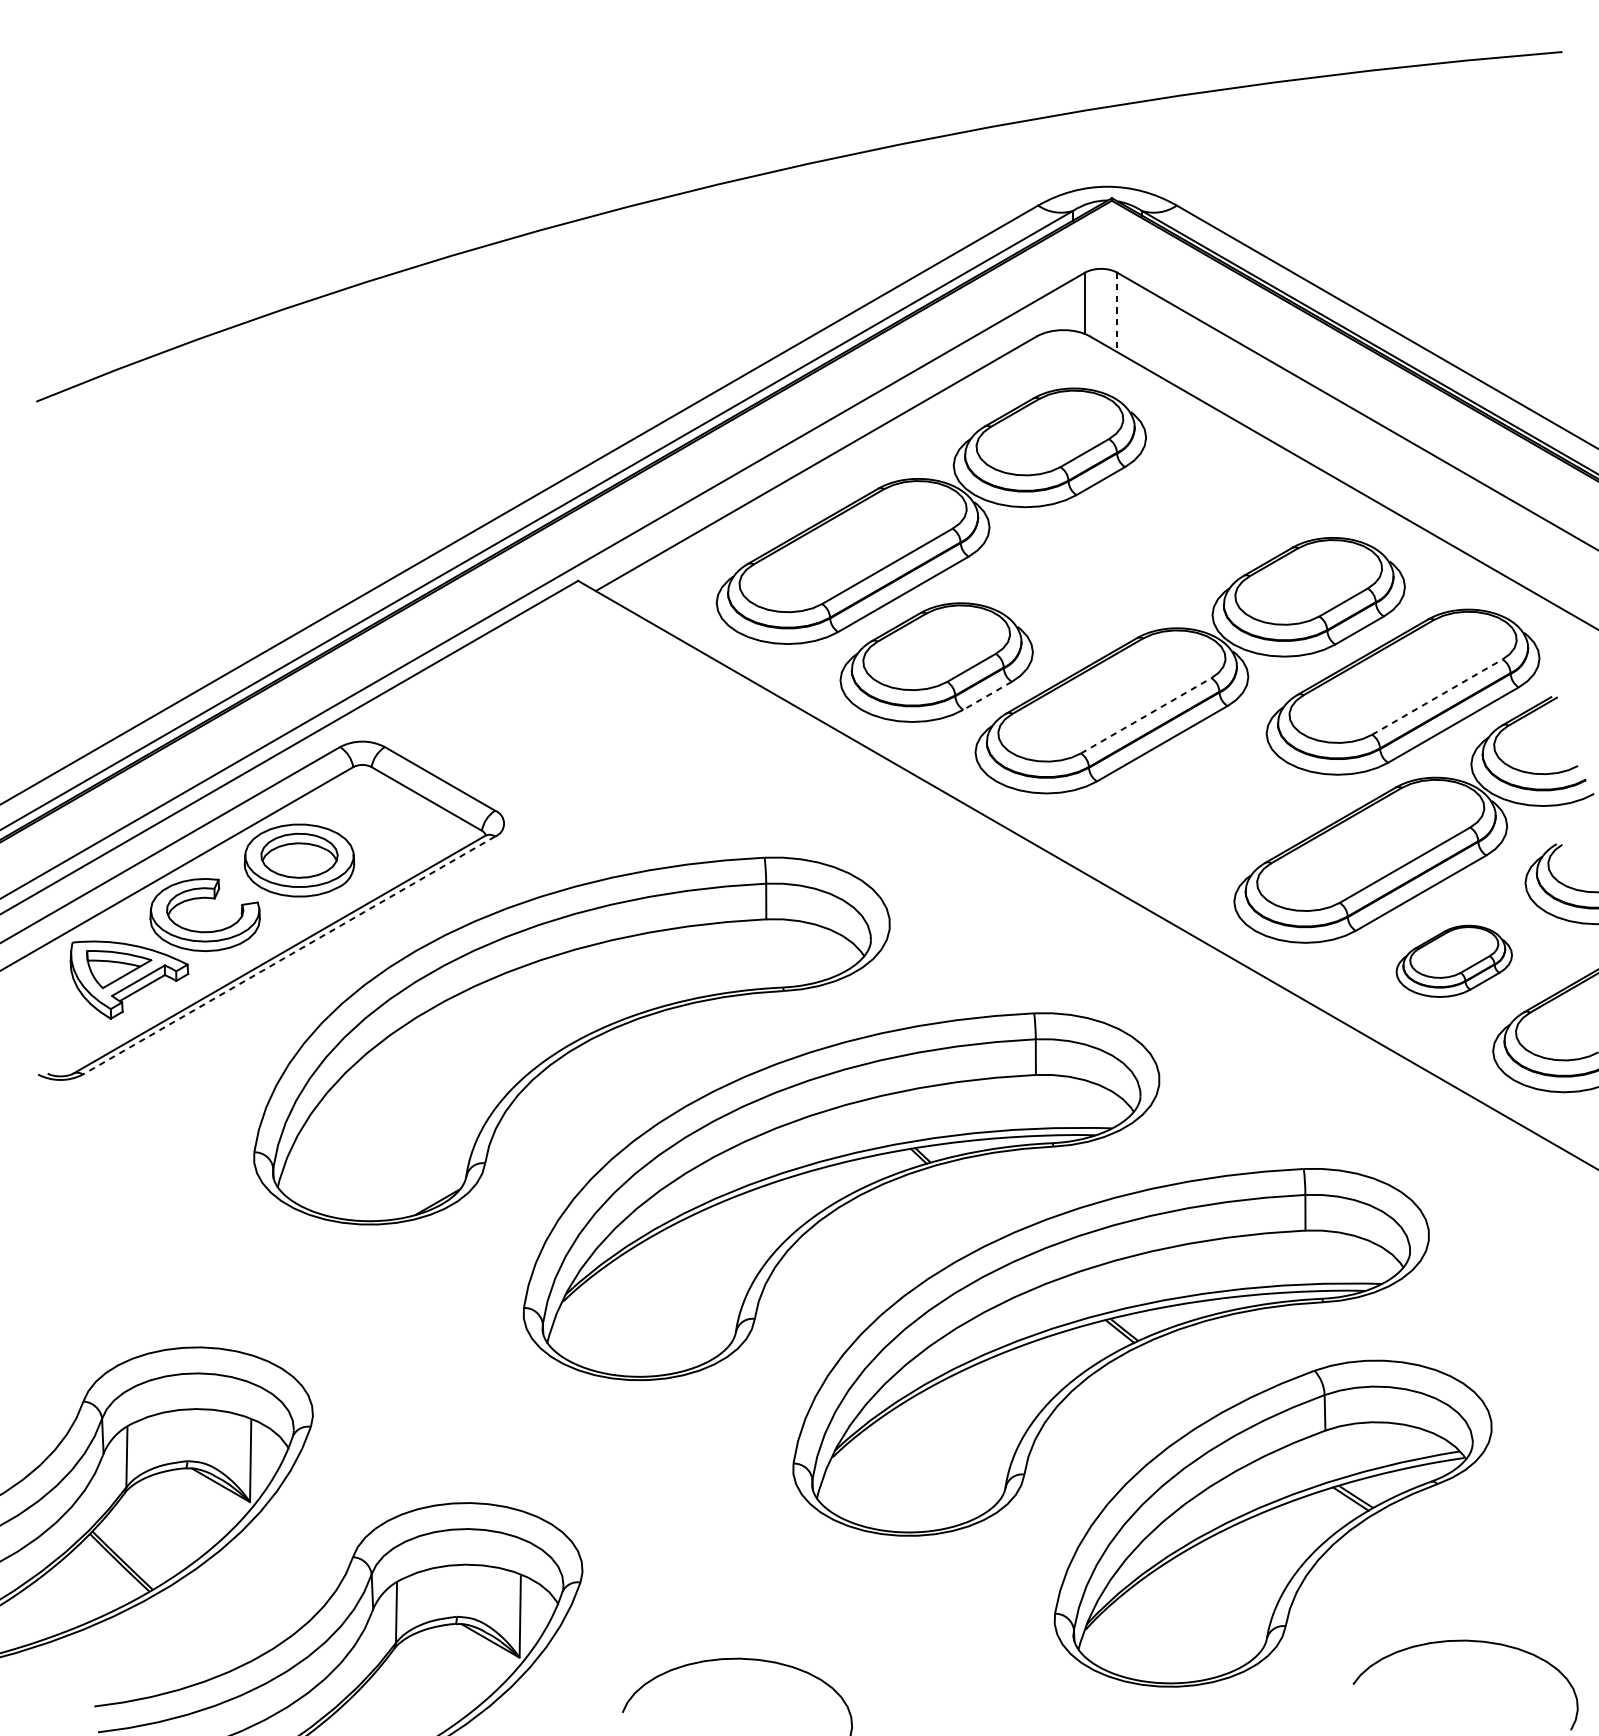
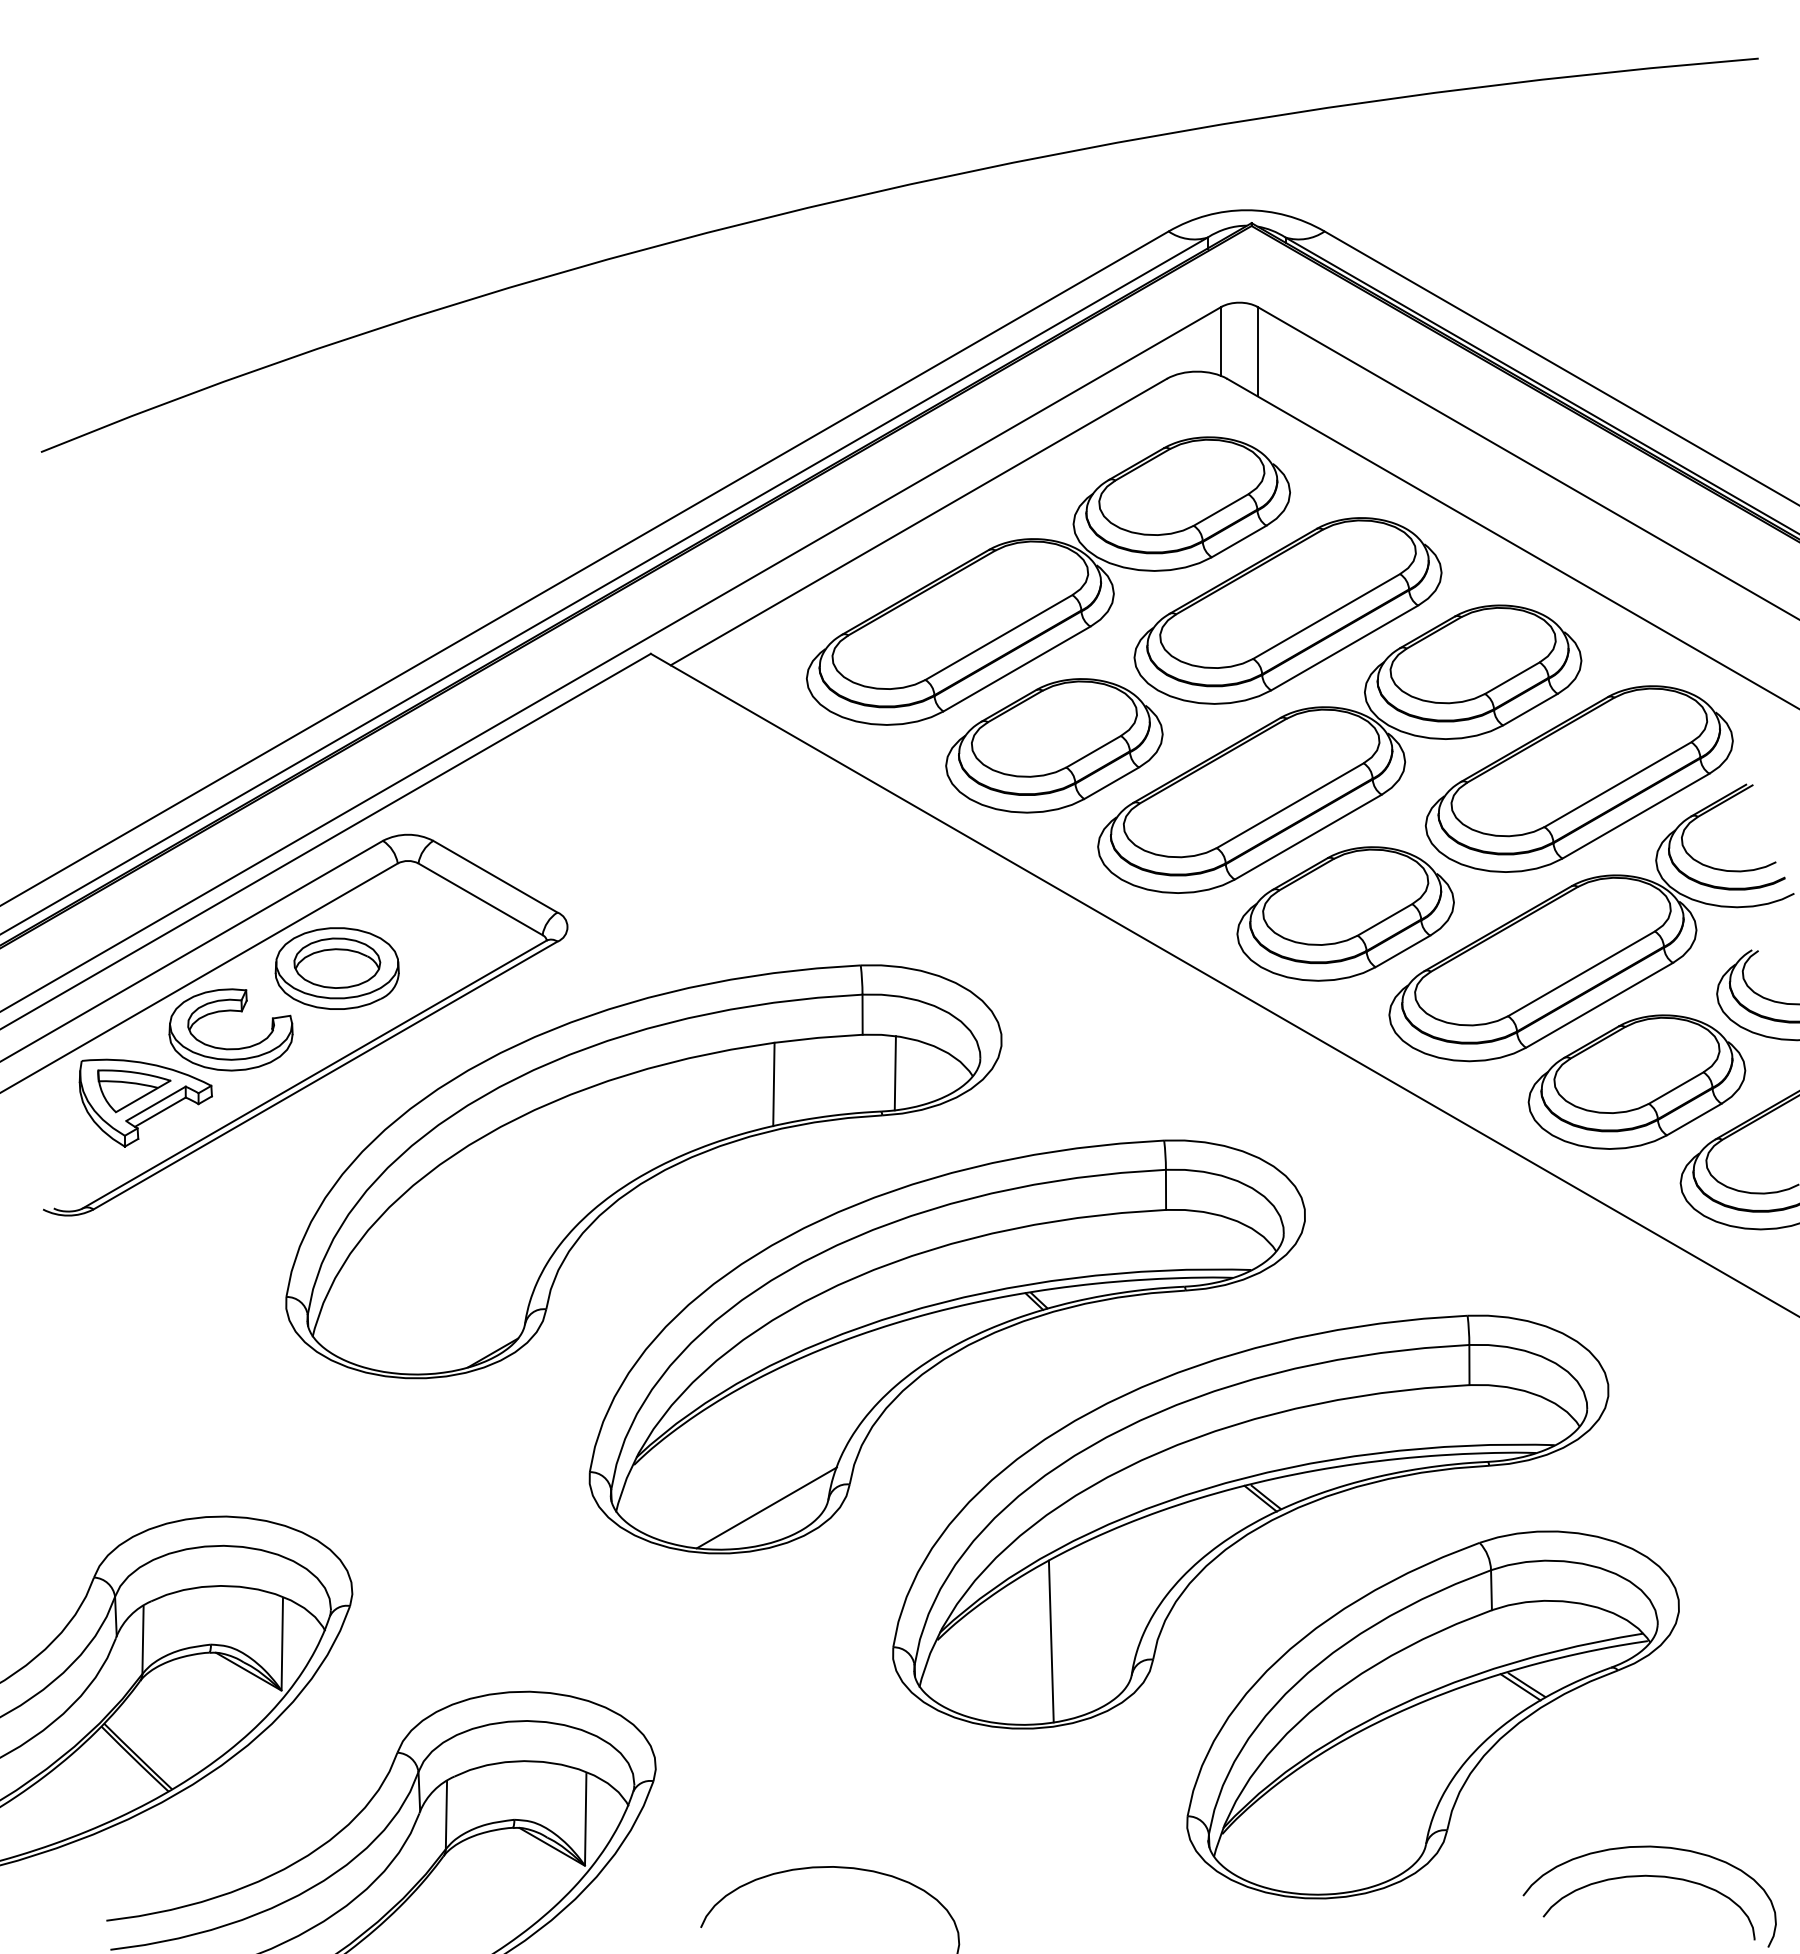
line: (1117, 312) -> (1257, 351), dashed -> solid
part: (1143, 542) -> (1287, 610), added
line: (987, 696) -> (1111, 783), dashed -> solid
line: (1436, 696) -> (1617, 784), dashed -> solid
line: (1146, 715) -> (1290, 805), dashed -> solid
part: (1195, 811) -> (1345, 913), added
line: (794, 953) -> (894, 1073), added
line: (289, 955) -> (325, 1075), dashed -> solid
part: (1453, 960) -> (1636, 1081), size x1.67
line: (687, 963) -> (773, 1084), added
line: (680, 1339) -> (766, 1507), added
line: (933, 1458) -> (1050, 1641), added
curve: (1468, 1668) -> (1653, 1877), added

